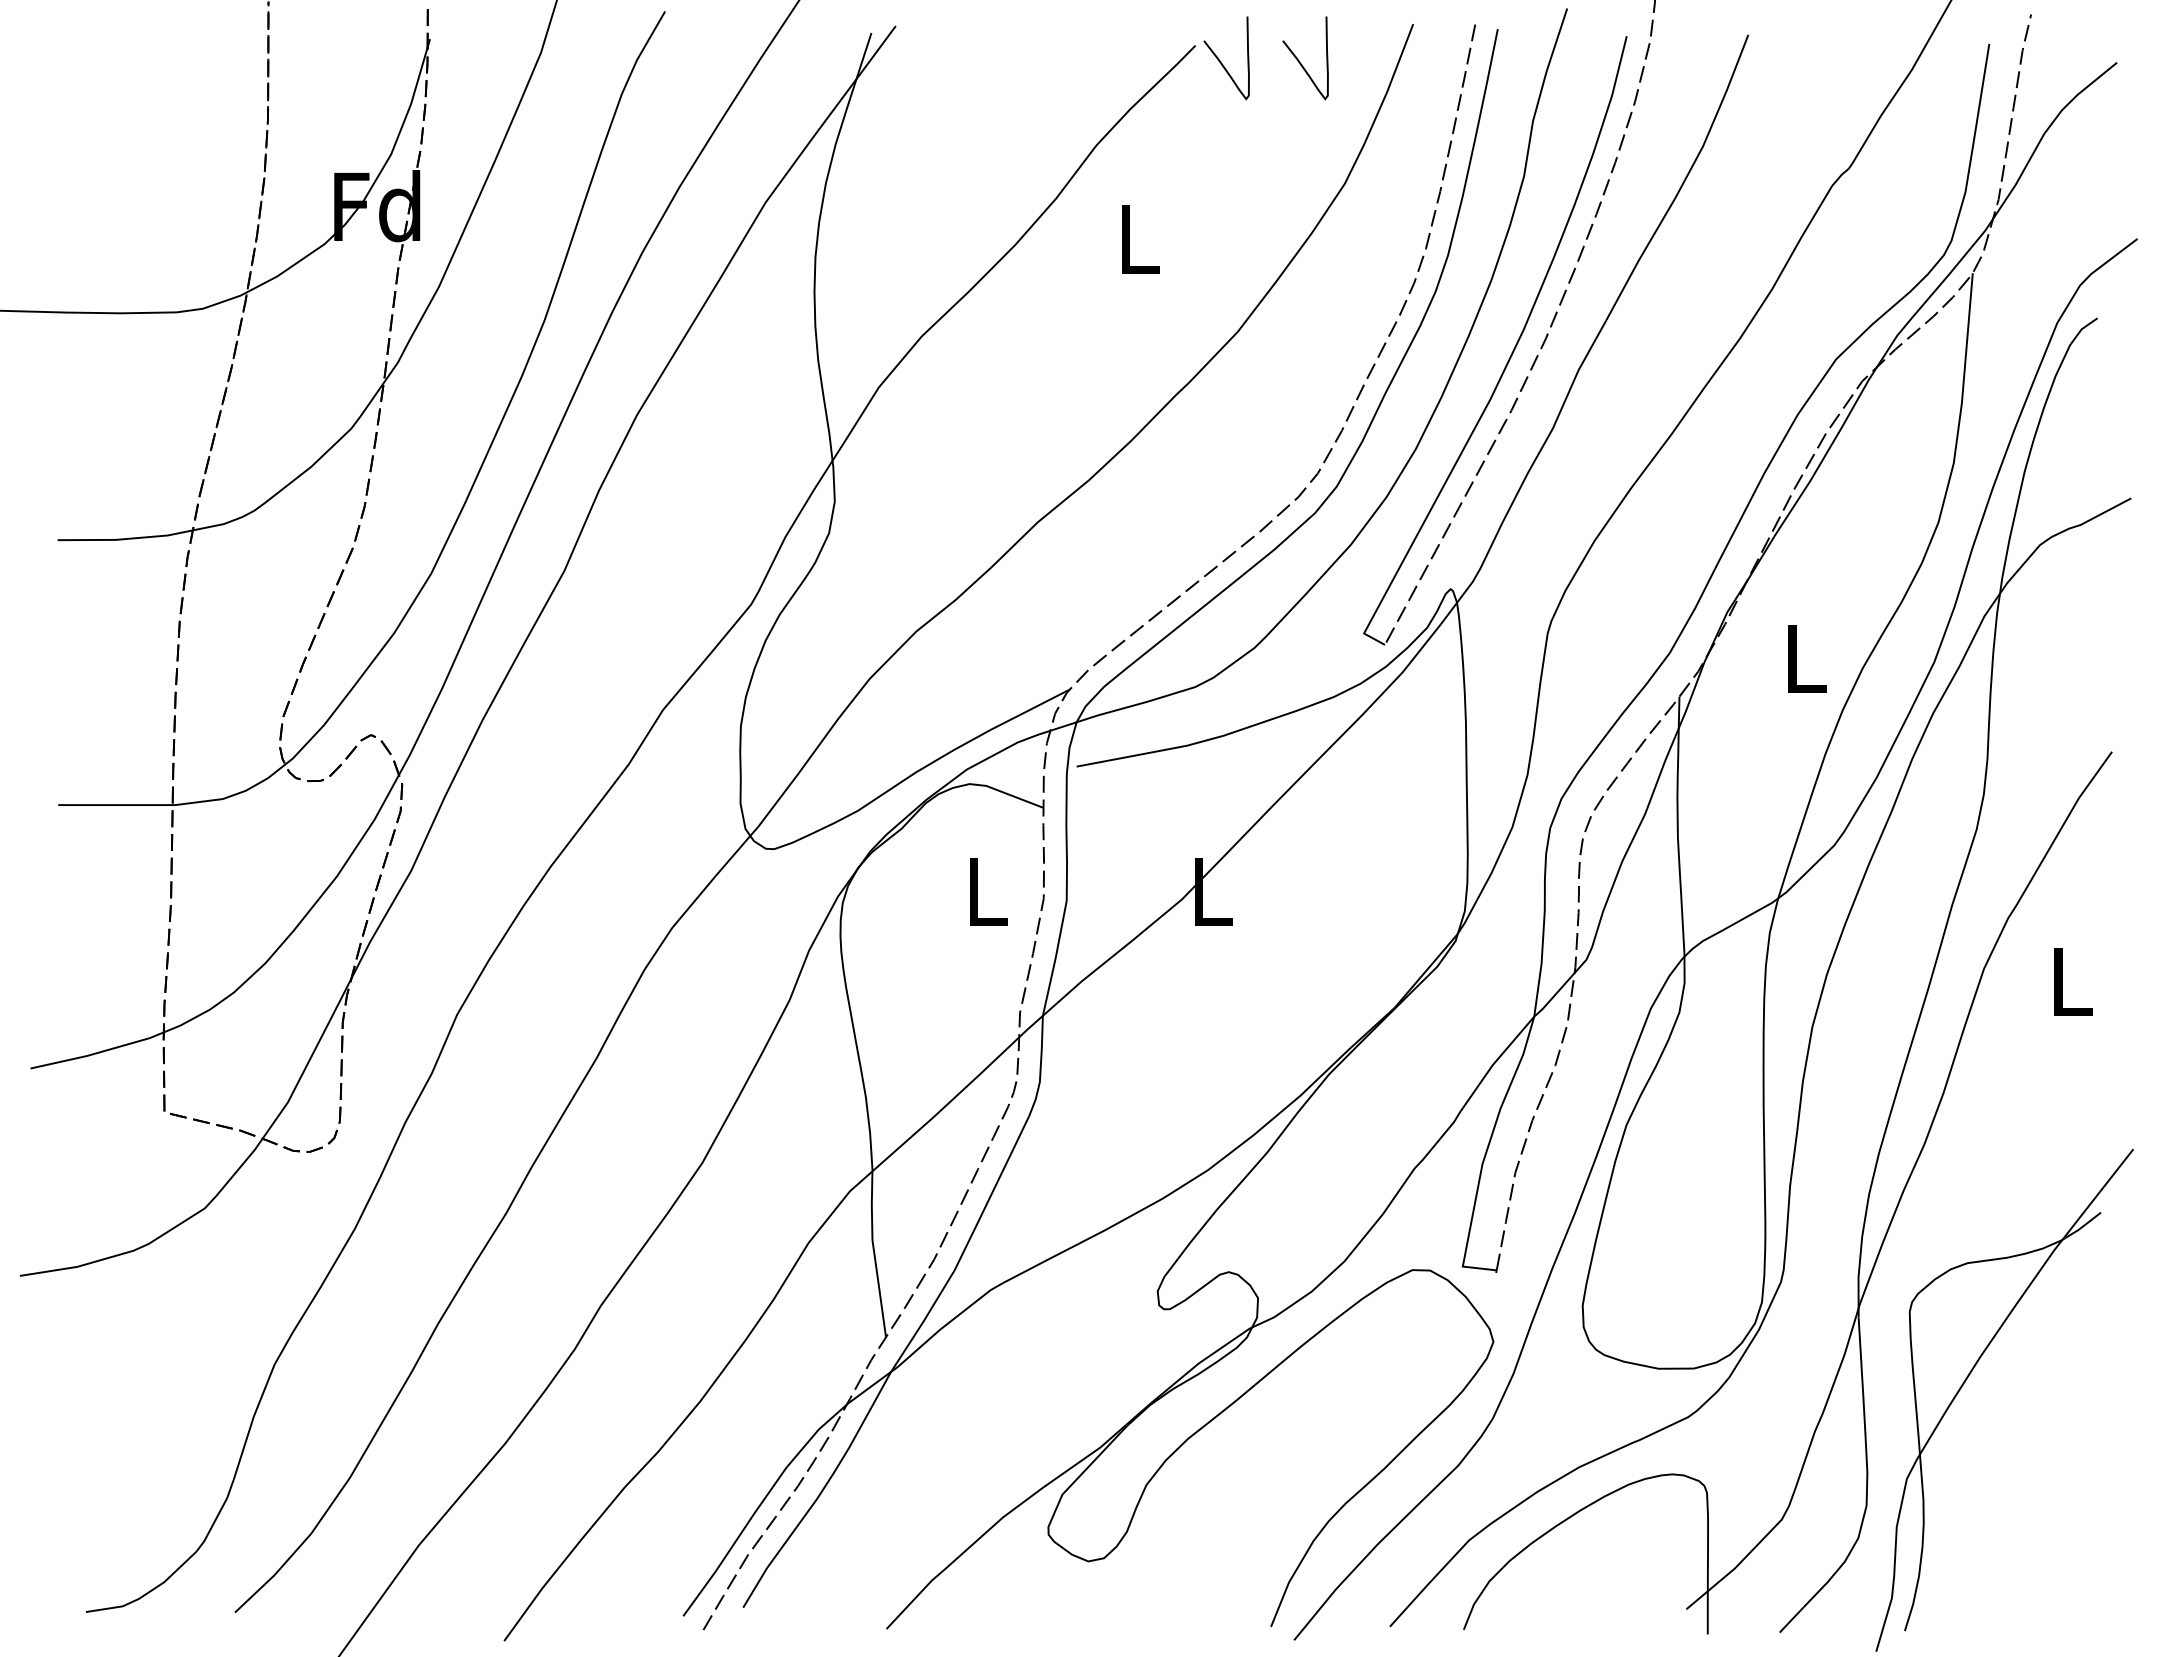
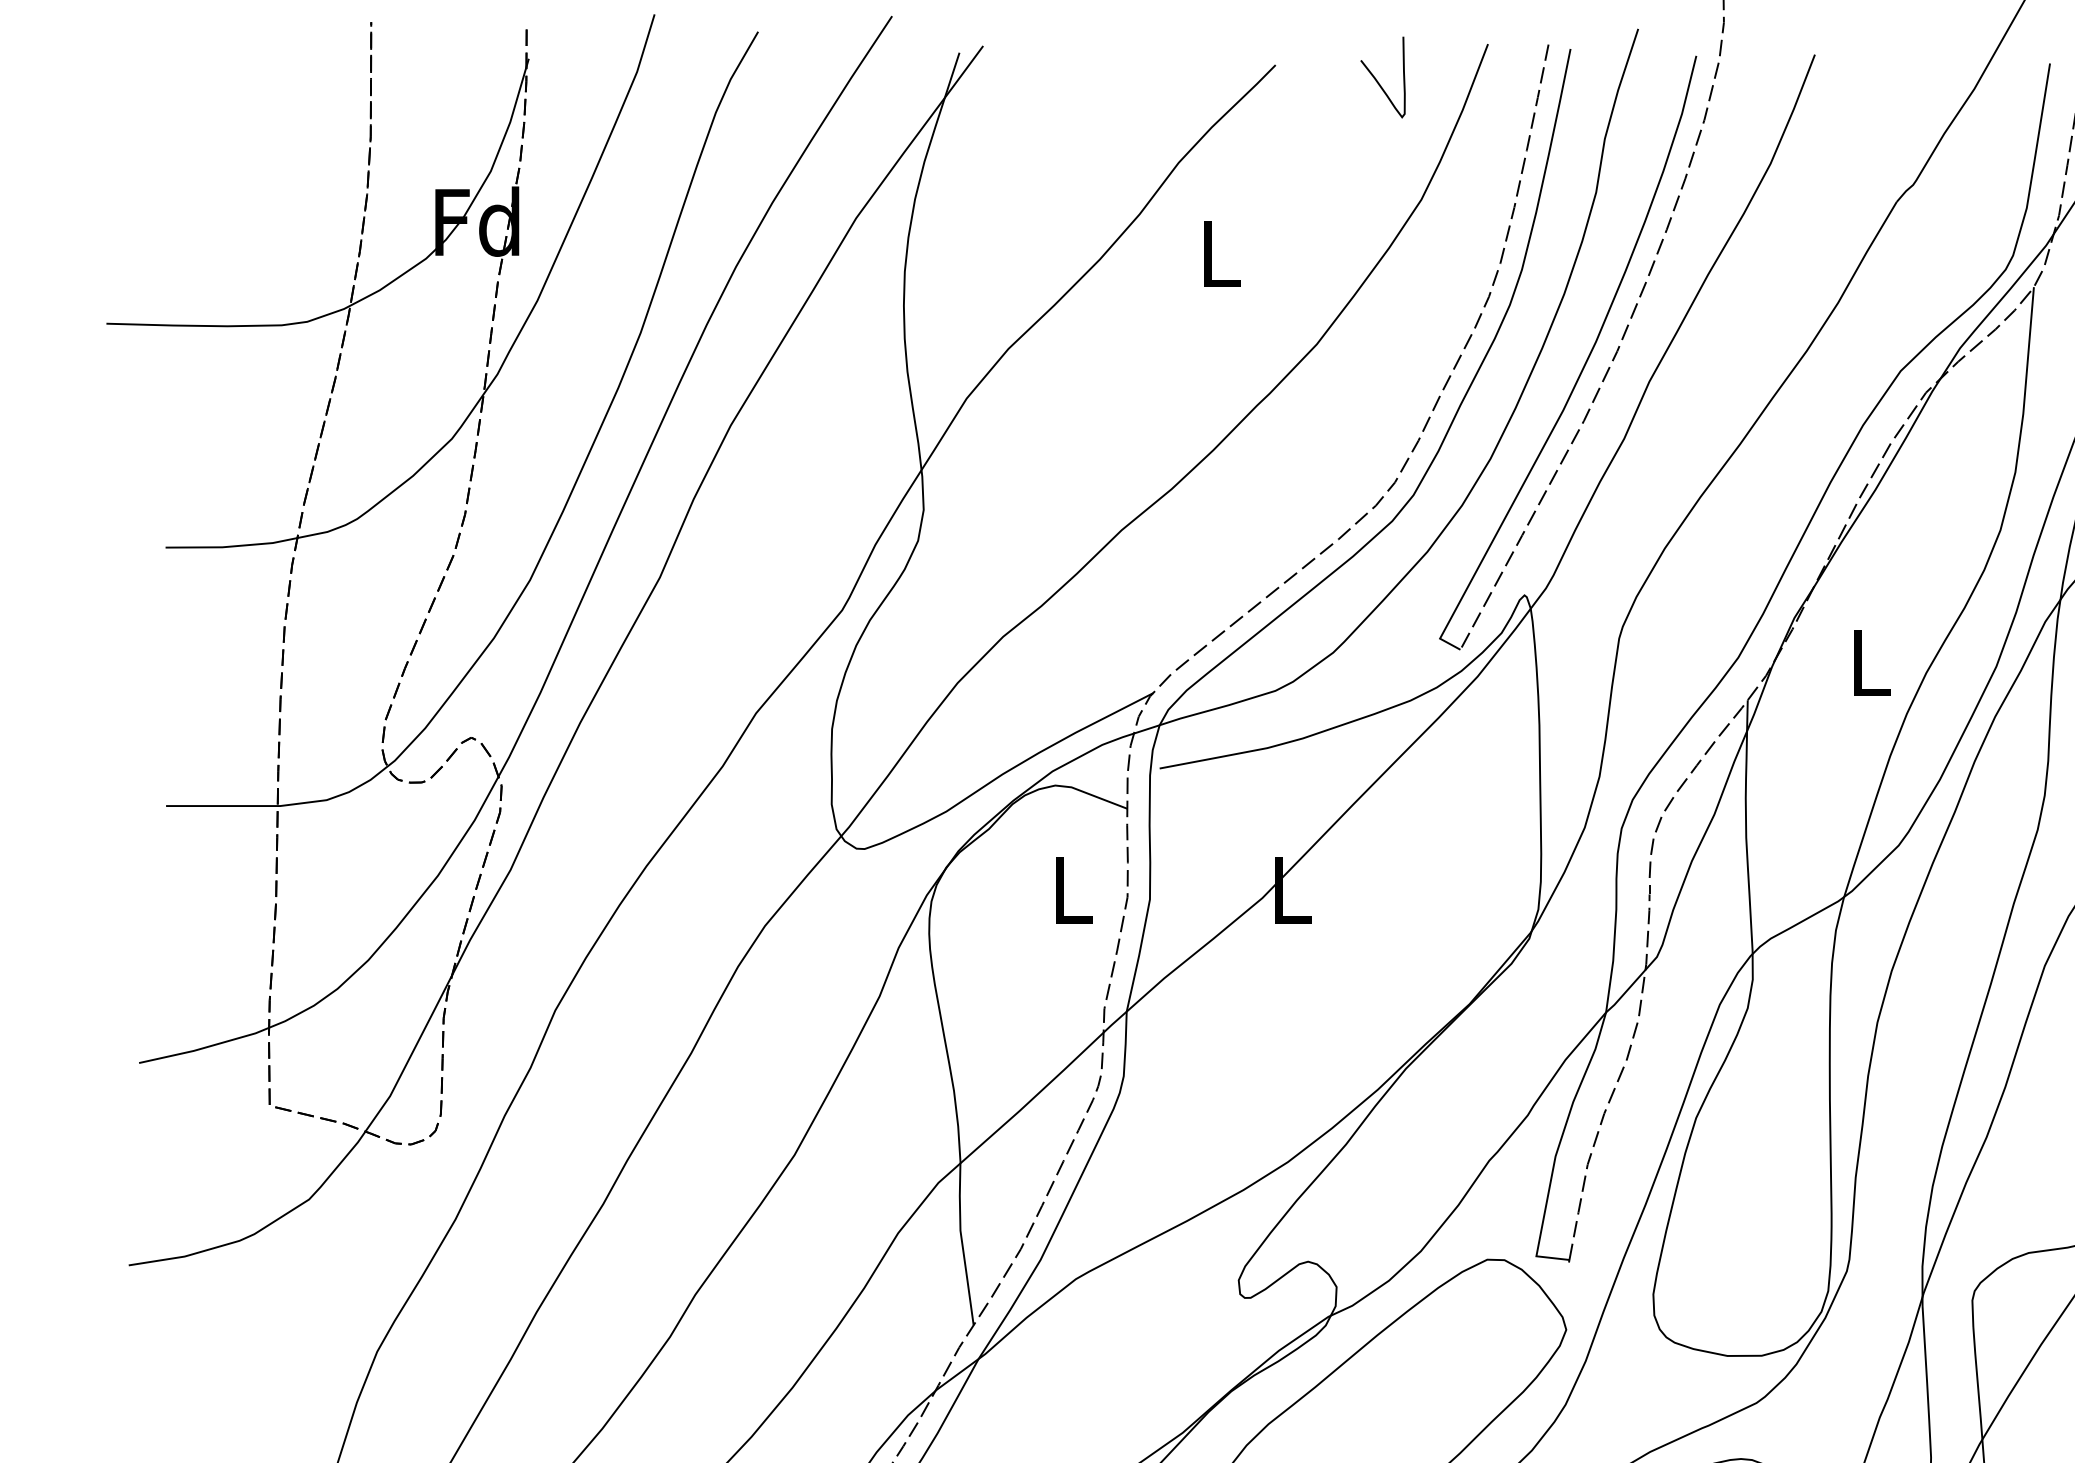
curve: (1220, 60) -> (1299, 79), removed

